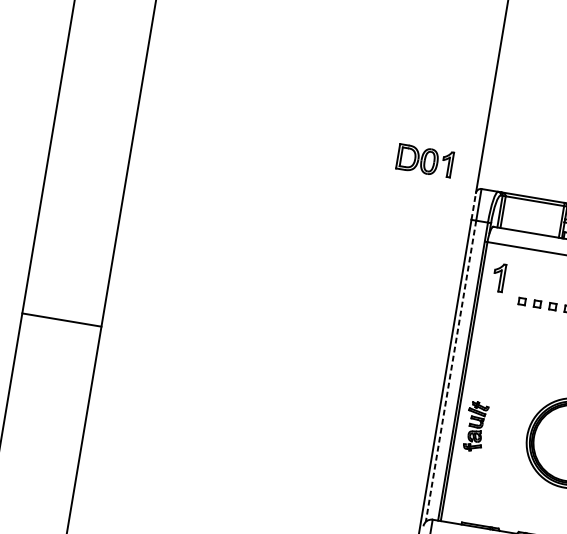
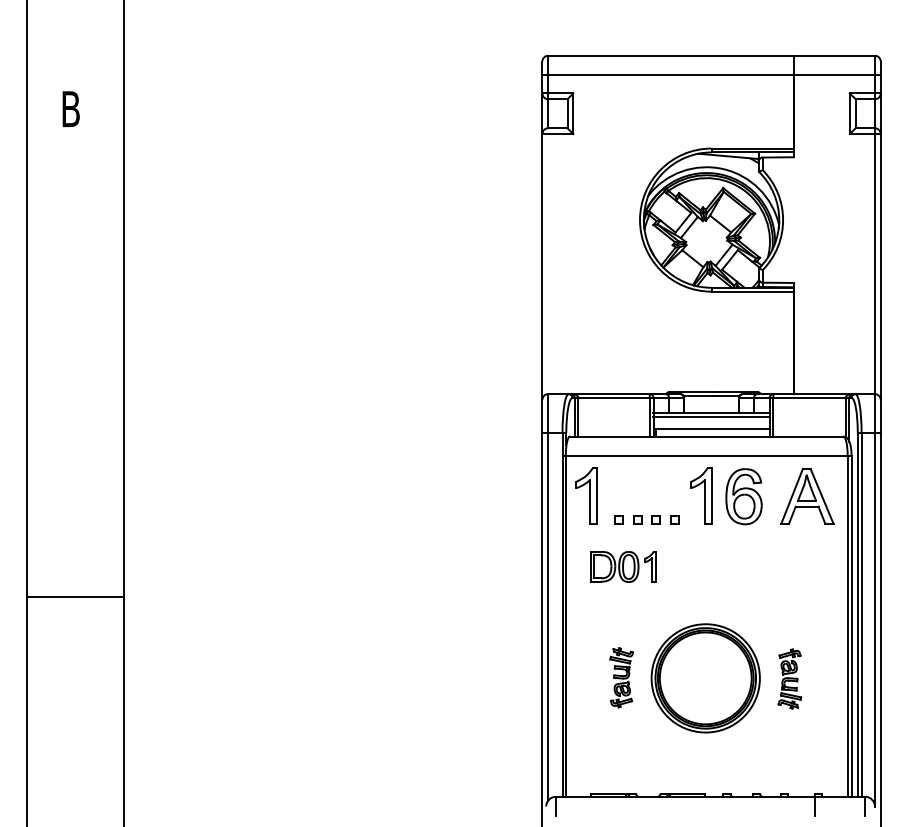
part: (425, 160) -> (623, 566), moved
line: (473, 205) -> (542, 415), dashed -> solid
part: (499, 277) -> (586, 495), size x1.67
line: (61, 320) -> (75, 597), moved
line: (451, 371) -> (548, 616), dashed -> solid
part: (475, 426) -> (621, 677), moved

